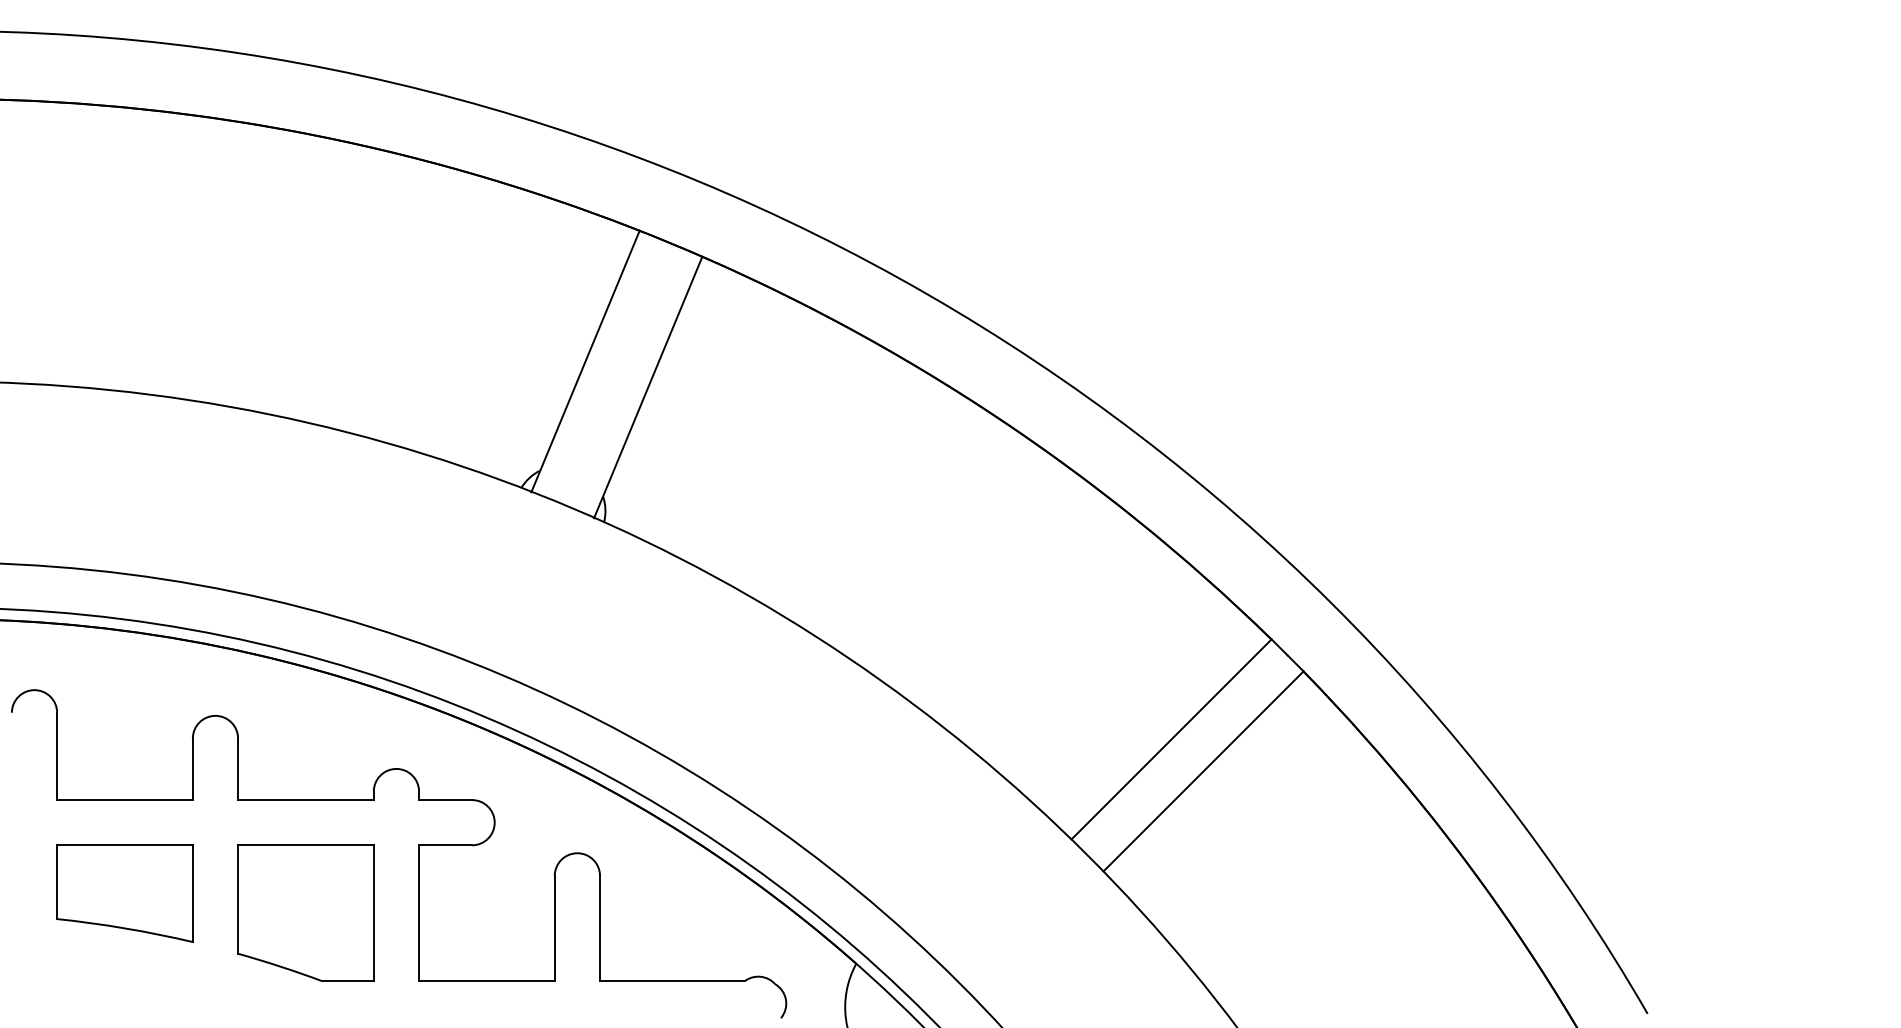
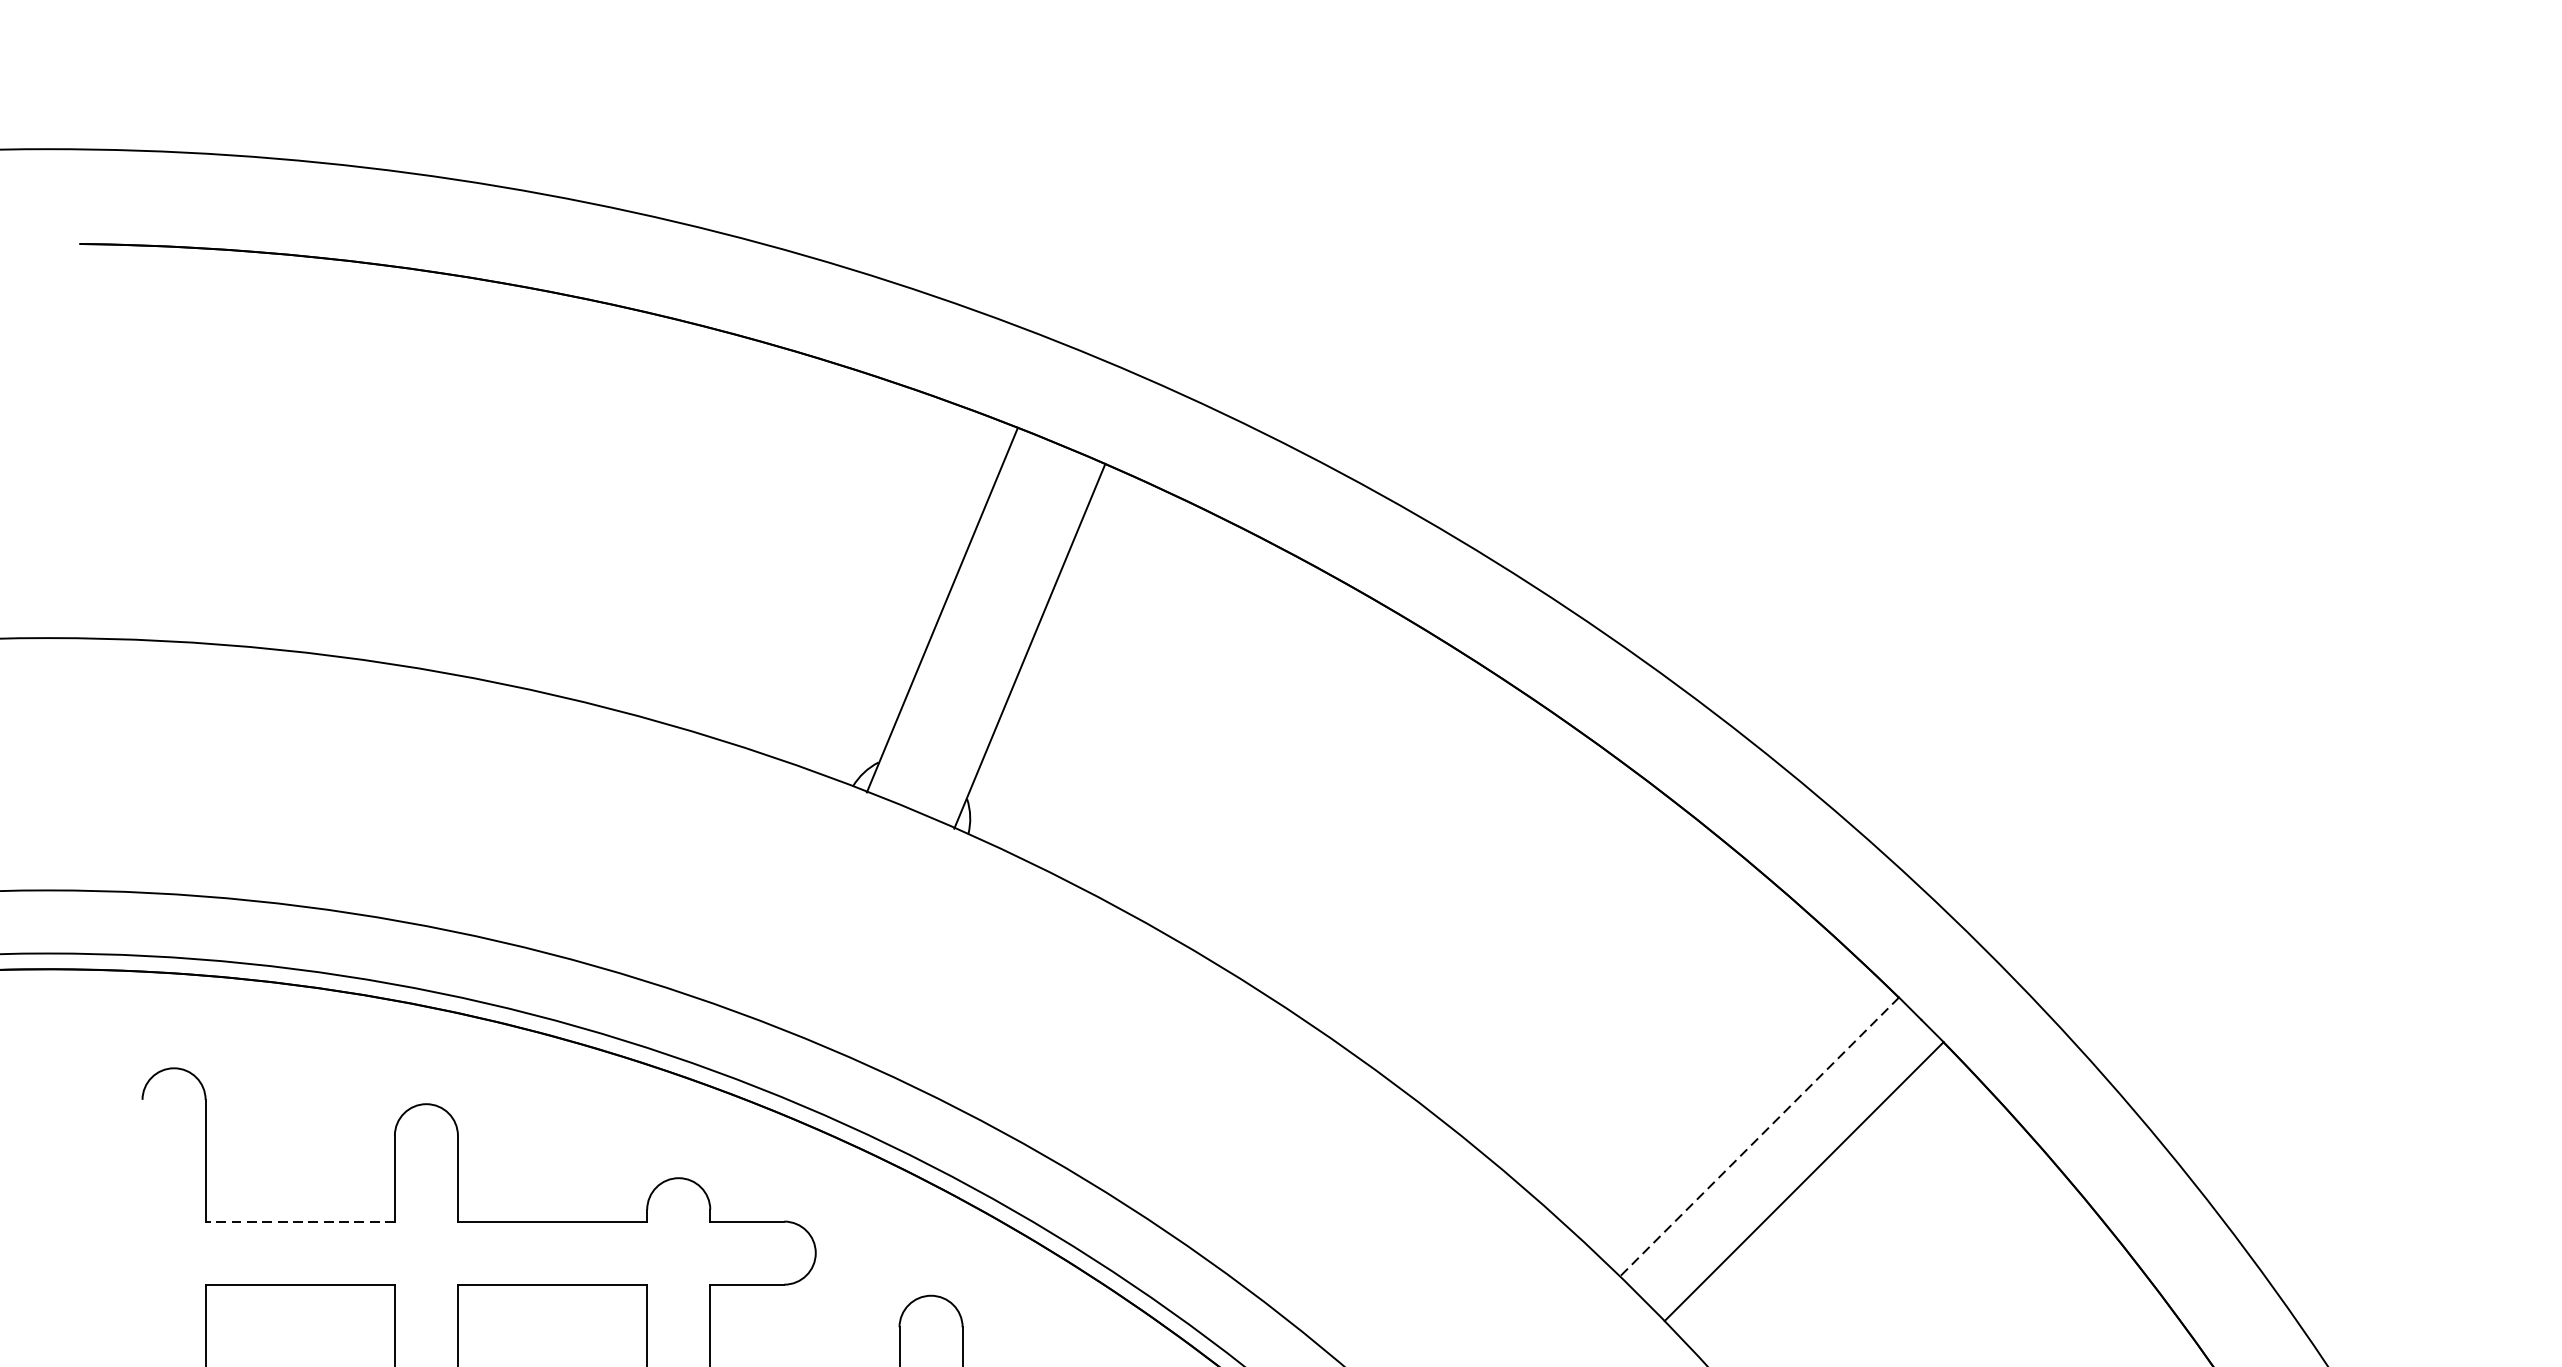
line: (1171, 739) -> (1759, 1137), solid -> dashed
line: (124, 800) -> (299, 1222), solid -> dashed

